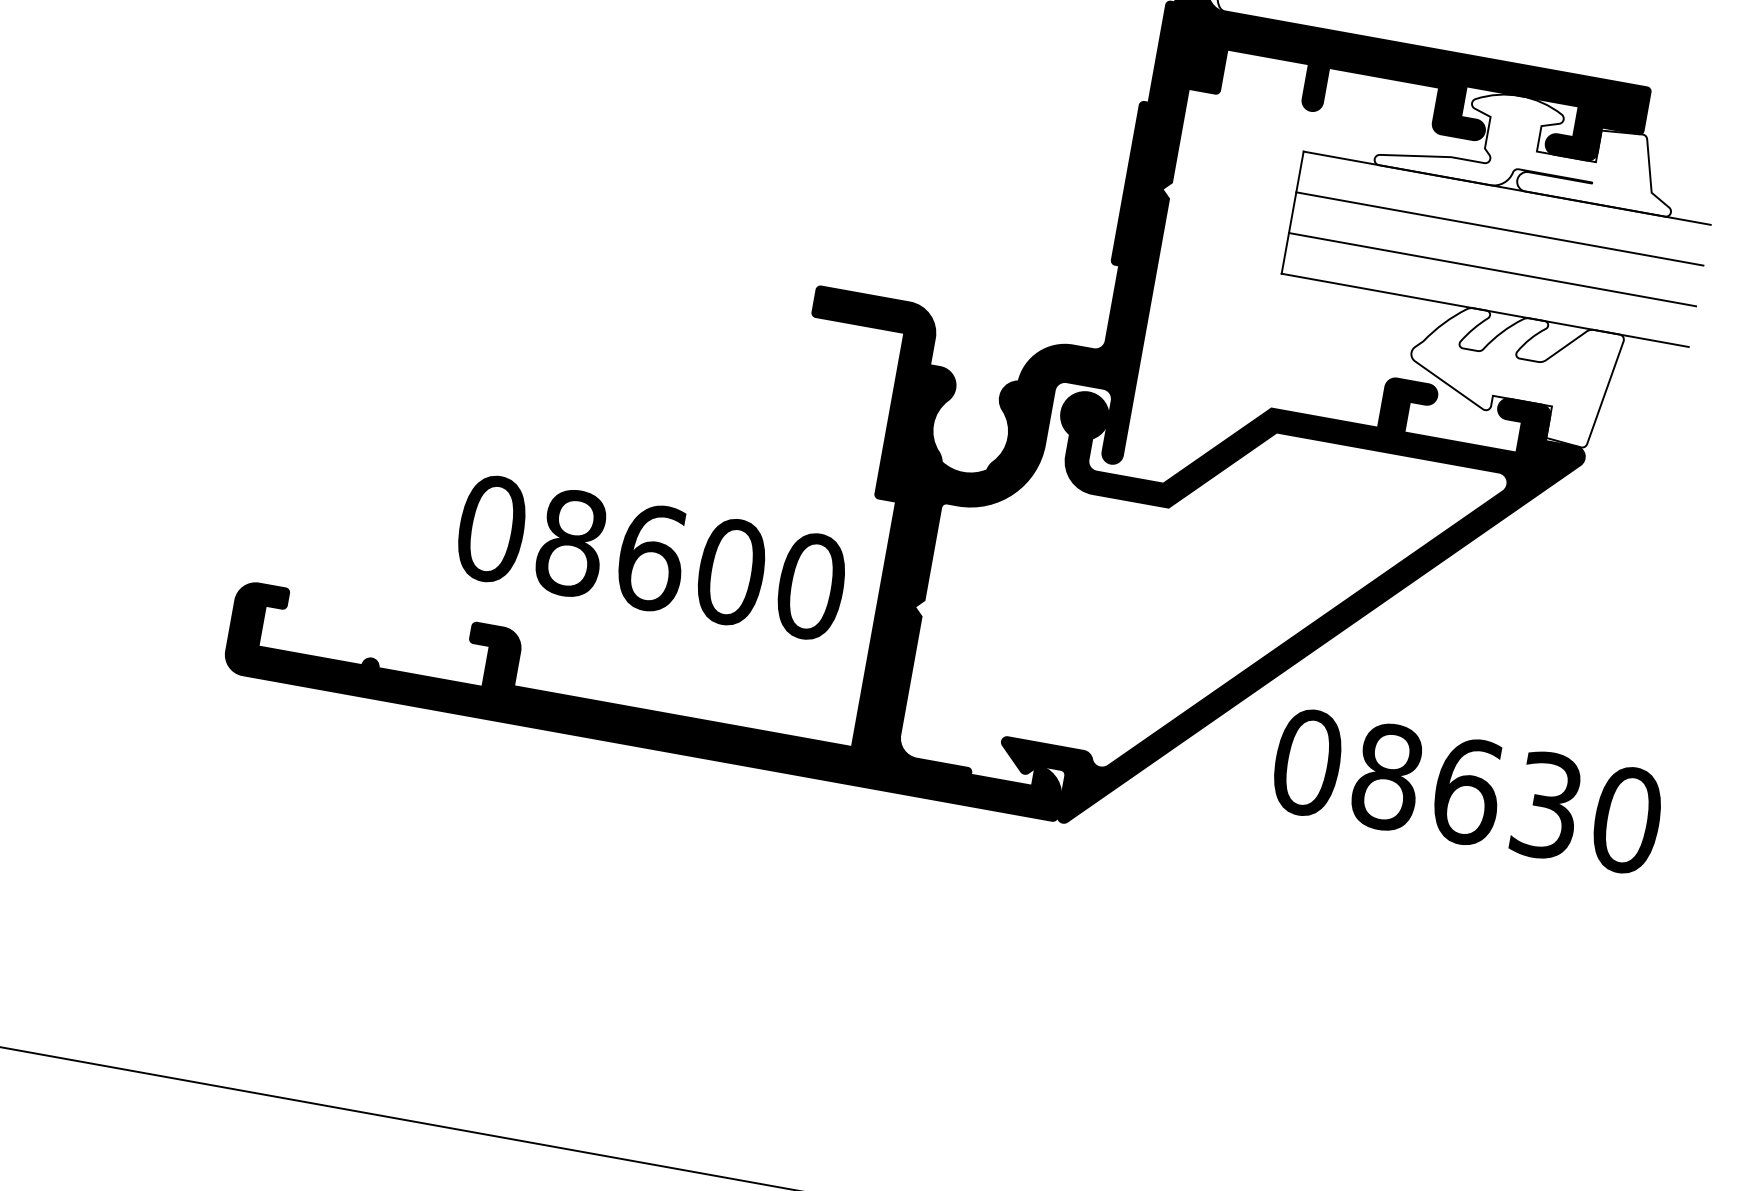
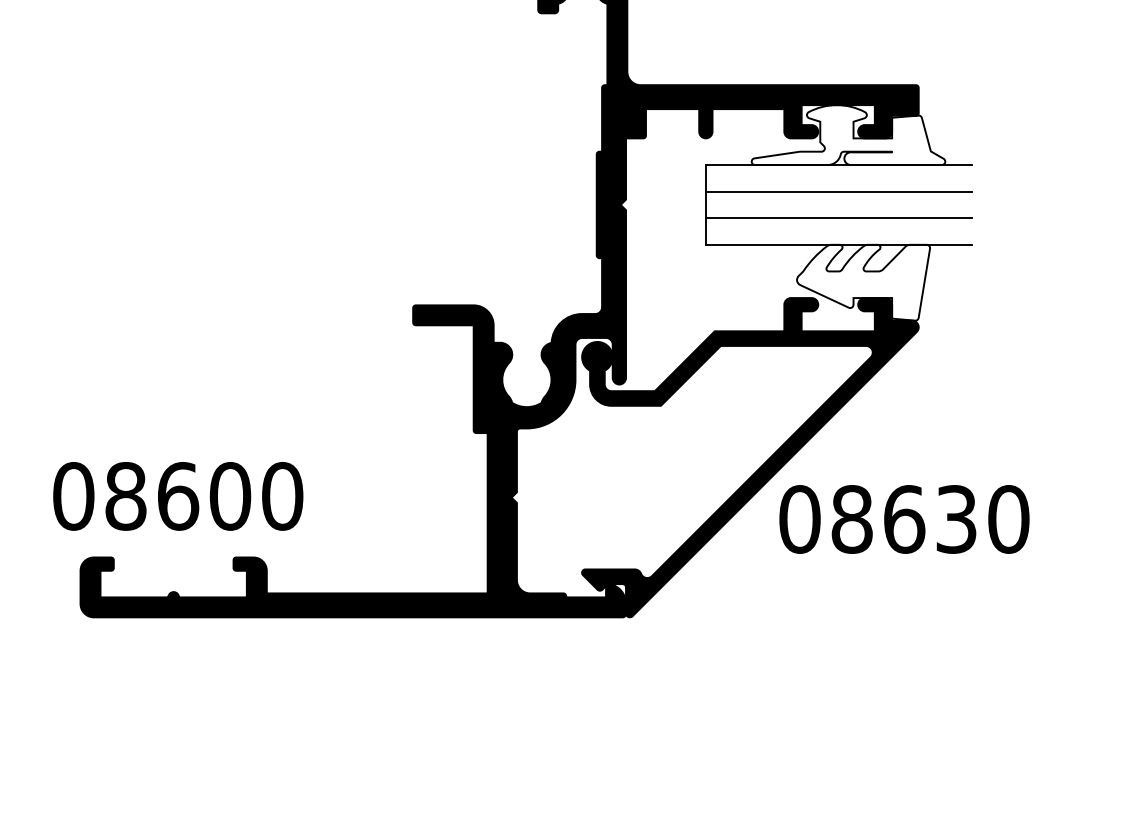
text: (651, 557) -> (178, 496), moved
text: (1467, 791) -> (904, 519), moved

